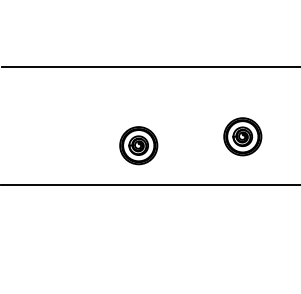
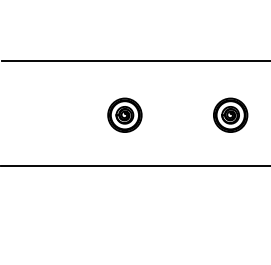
part: (242, 135) -> (230, 114), moved
part: (138, 144) -> (124, 114), moved

